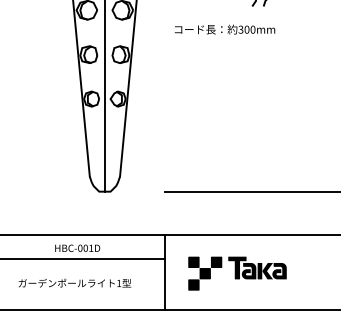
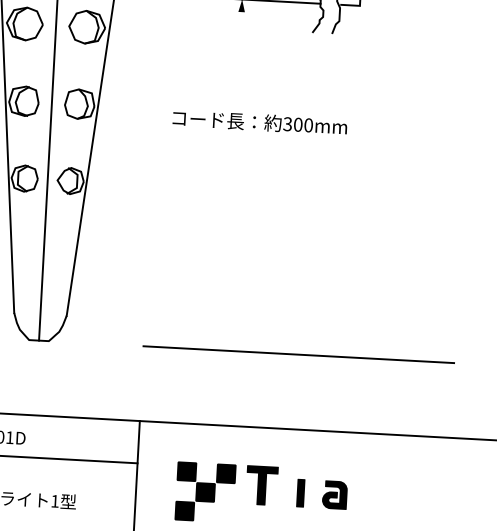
text: (224, 29) -> (259, 122), moved
fill: (248, 270) -> (280, 491), removed
fill: (267, 270) -> (313, 492), removed

